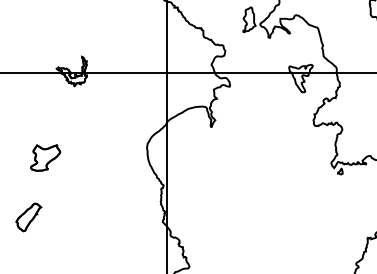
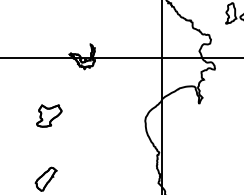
part: (45, 157) -> (49, 115), moved

